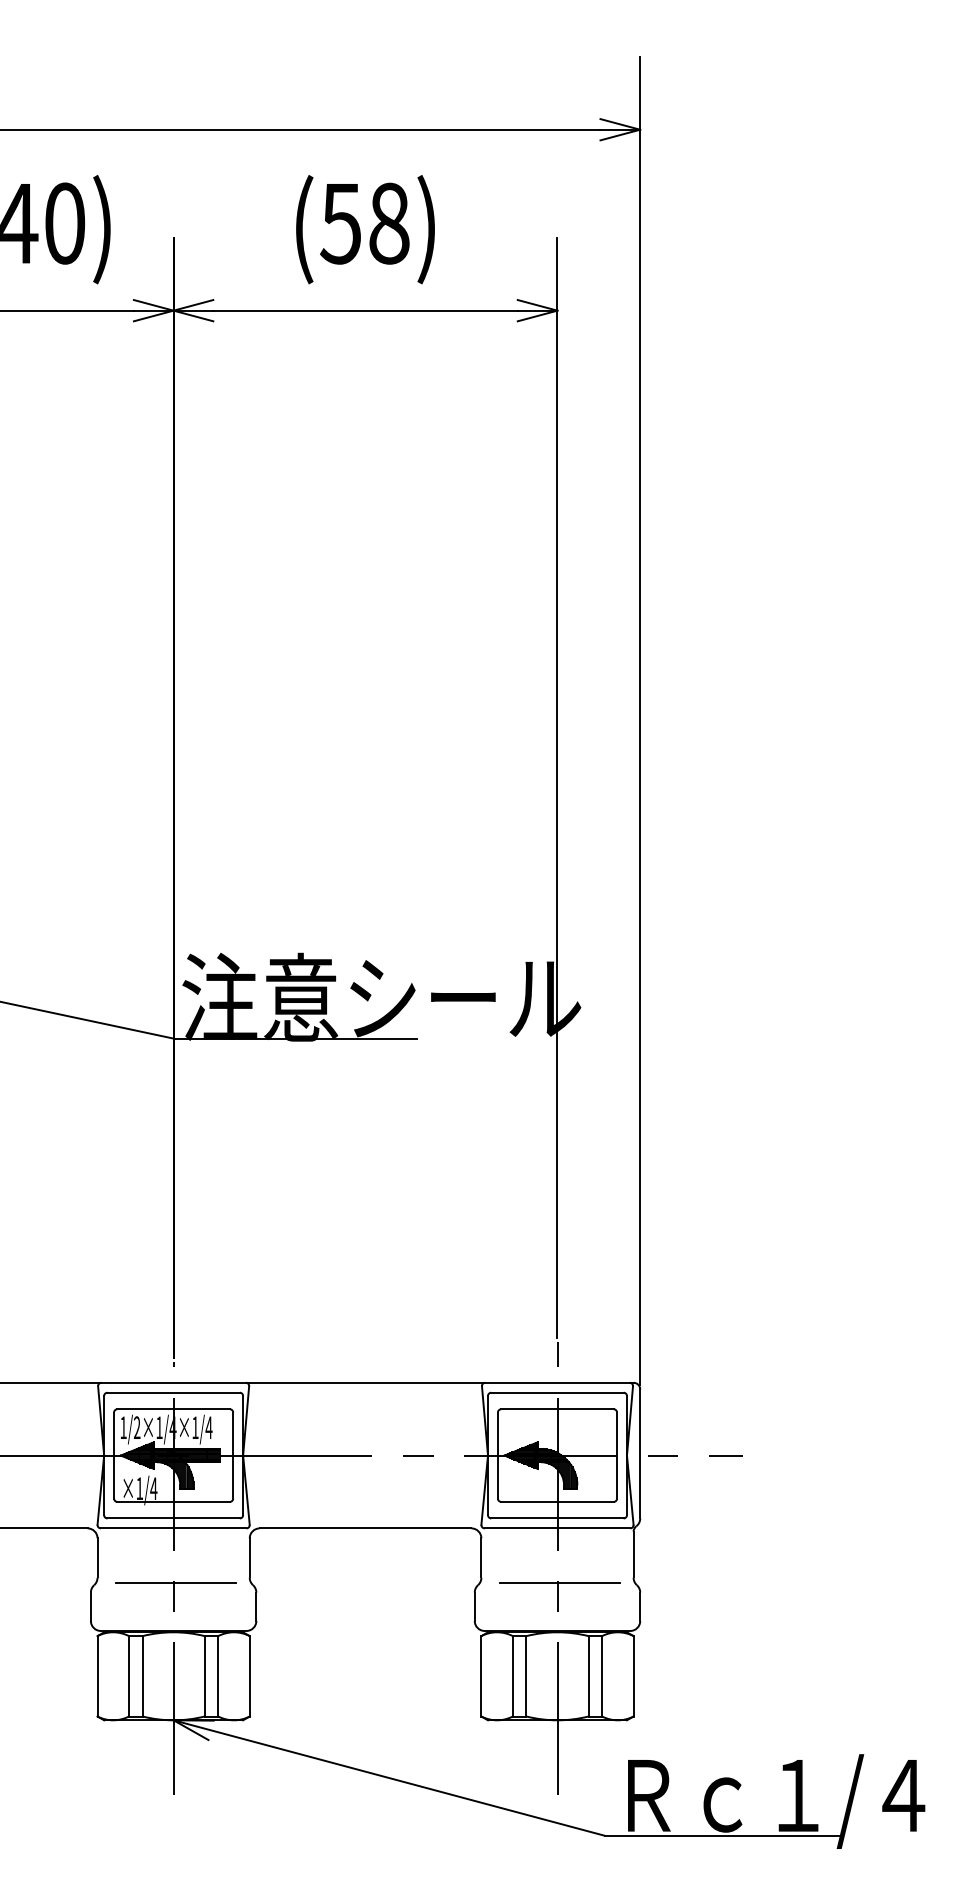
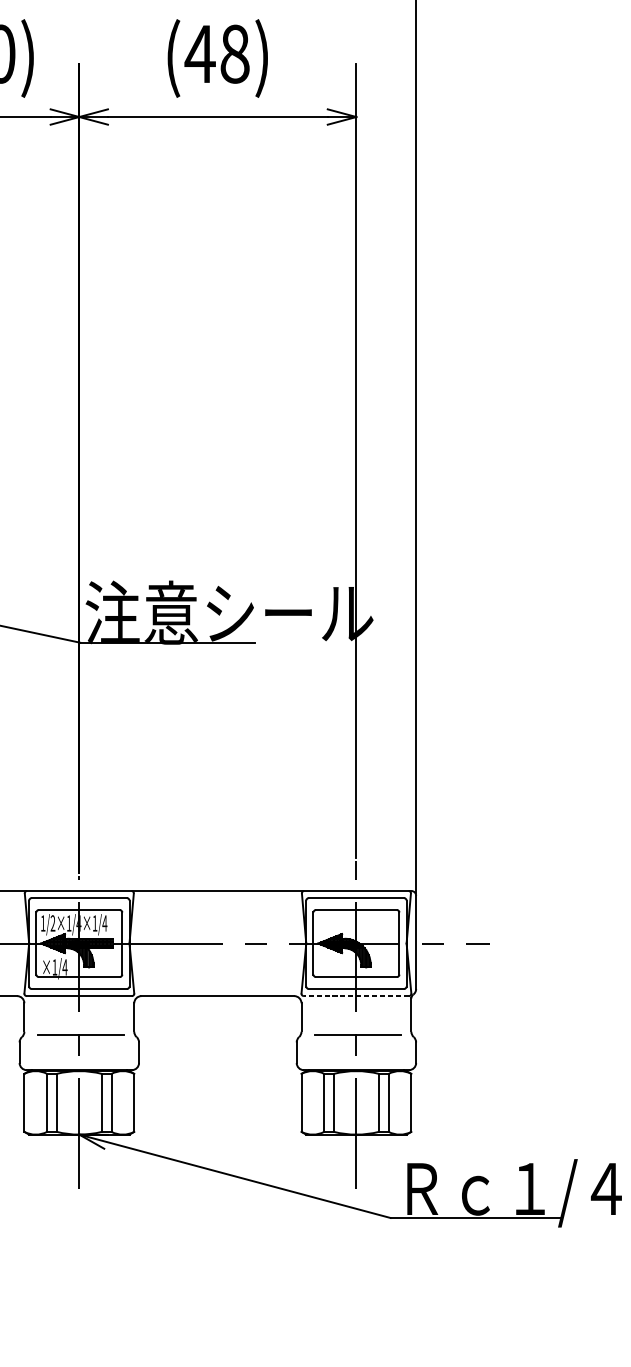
text: (340, 224) -> (199, 54), (58) -> (48)
line: (557, 1528) -> (356, 996), solid -> dashed

